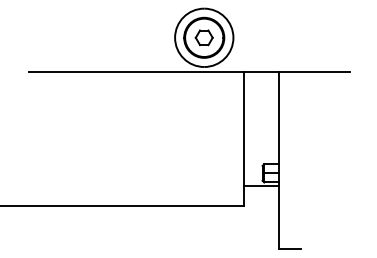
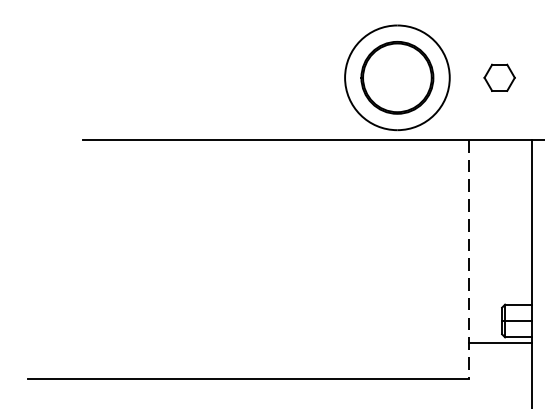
part: (203, 37) -> (498, 77), moved
line: (244, 139) -> (469, 260), solid -> dashed

